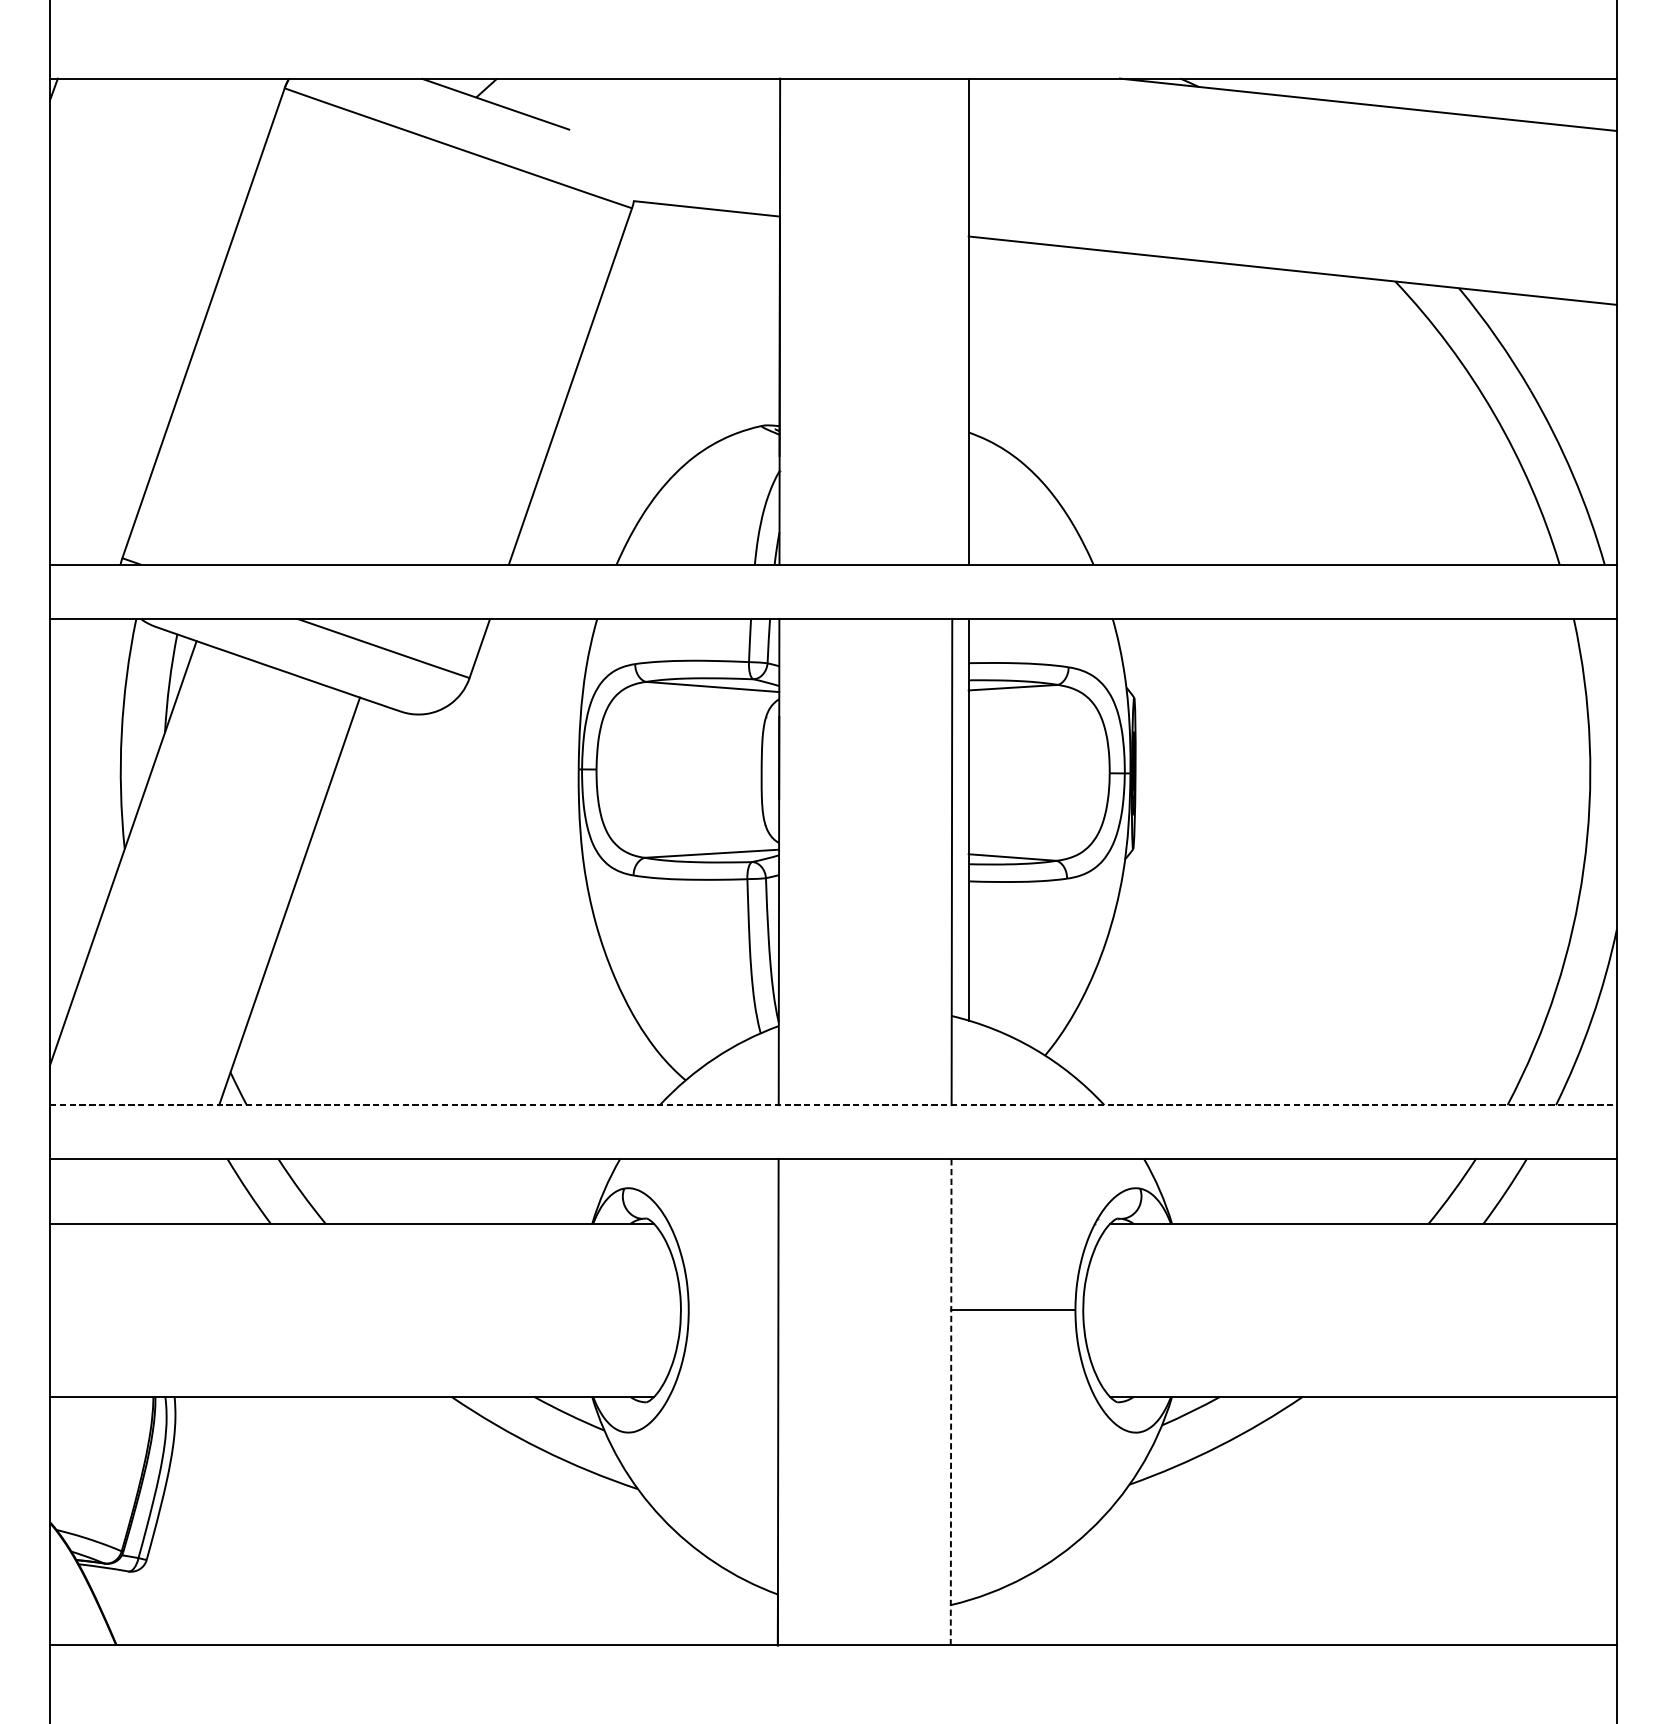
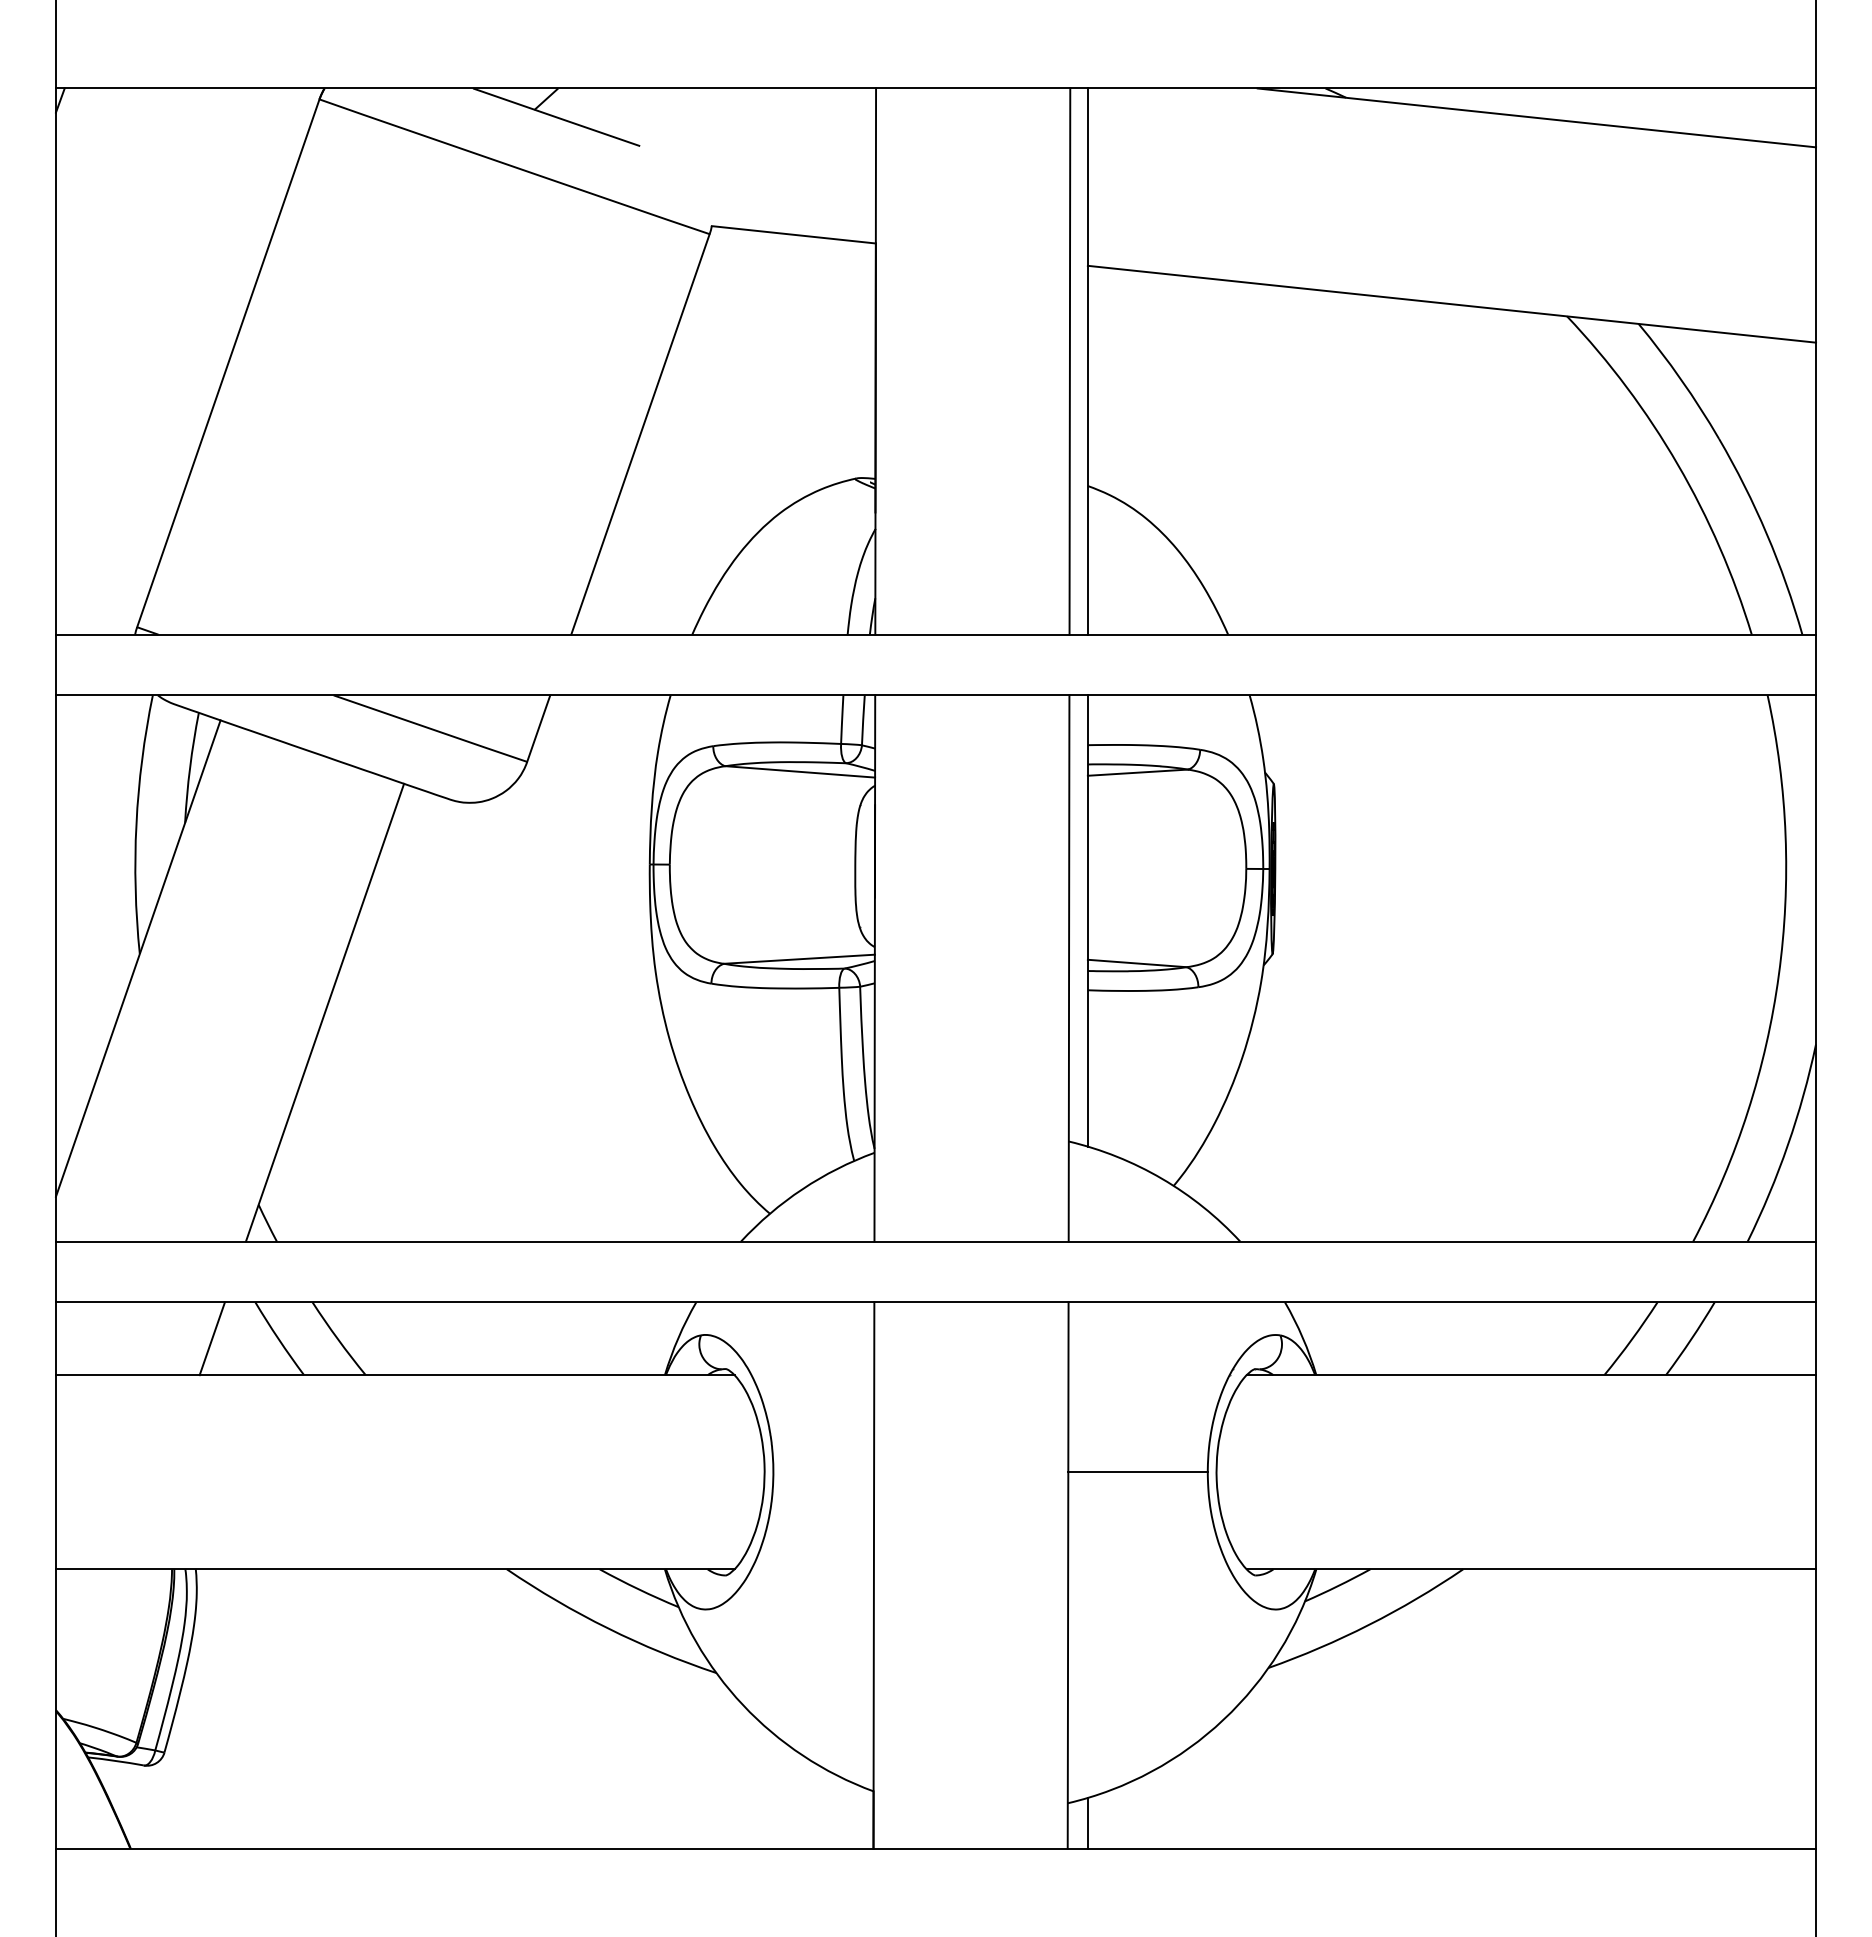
line: (952, 321) -> (1069, 361), added
line: (833, 1105) -> (936, 1241), dashed -> solid
line: (188, 1191) -> (211, 1338), added
line: (951, 1402) -> (1068, 1575), dashed -> solid
line: (968, 1622) -> (1087, 1822), added

